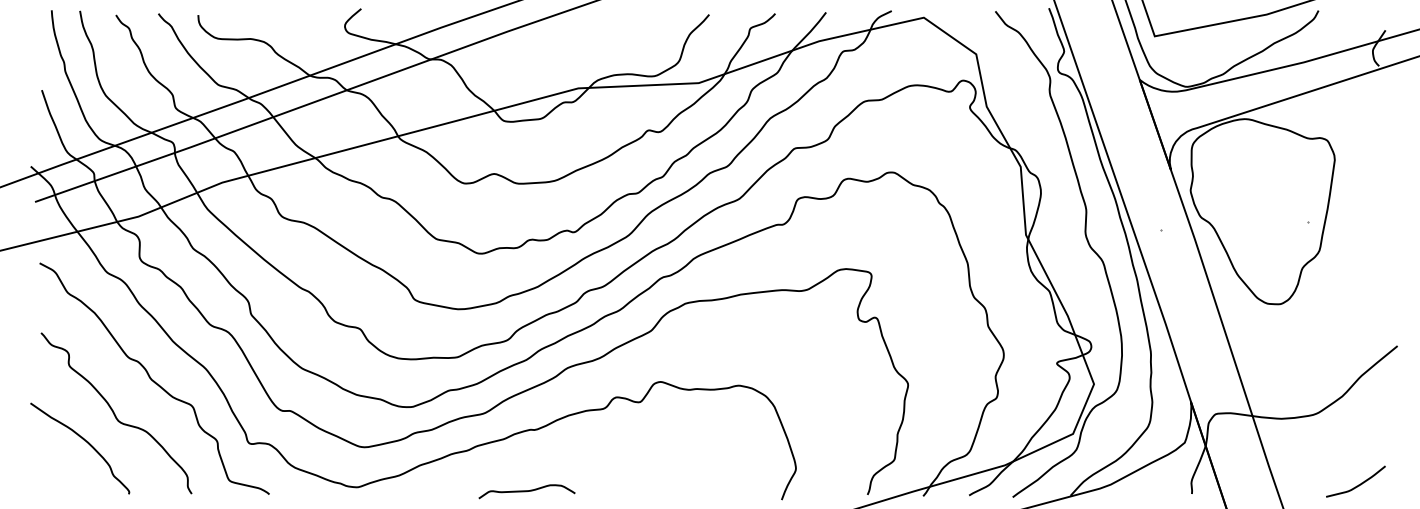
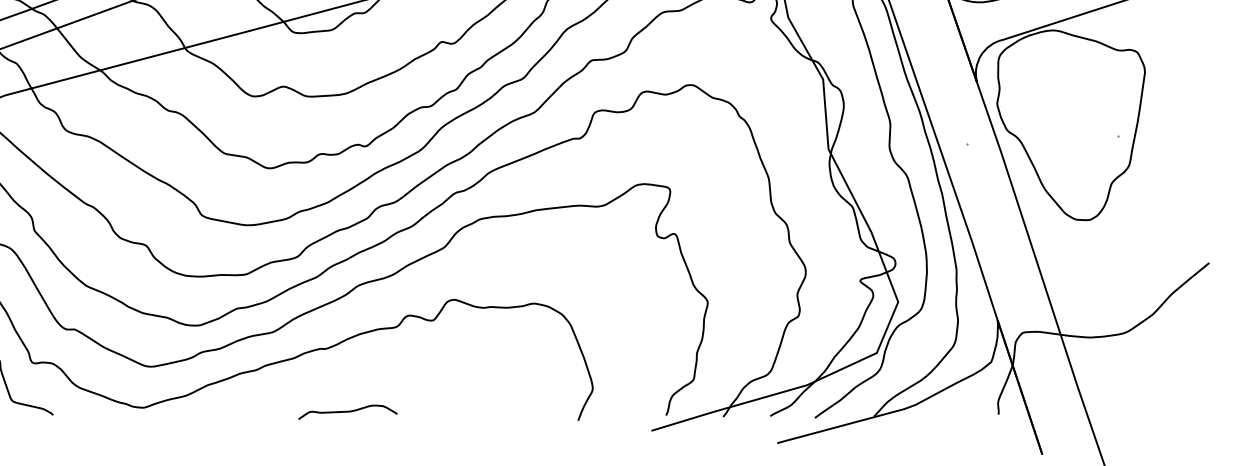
curve: (1356, 485) -> (1167, 405), removed
curve: (526, 491) -> (347, 412), moved

